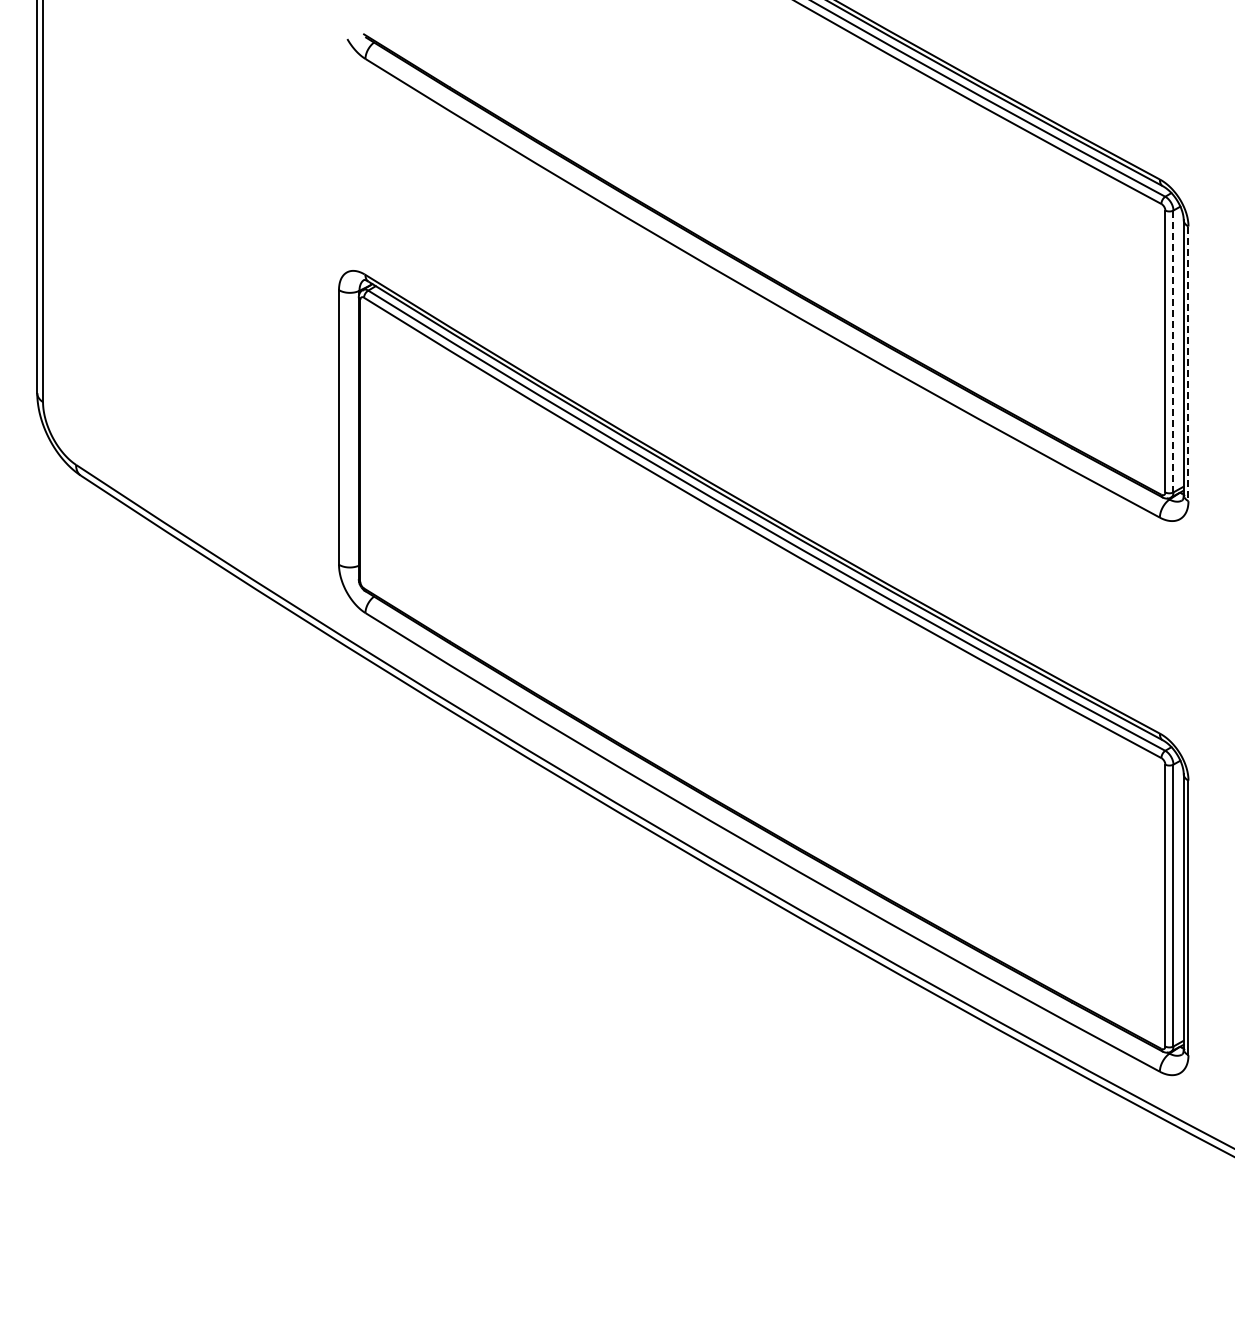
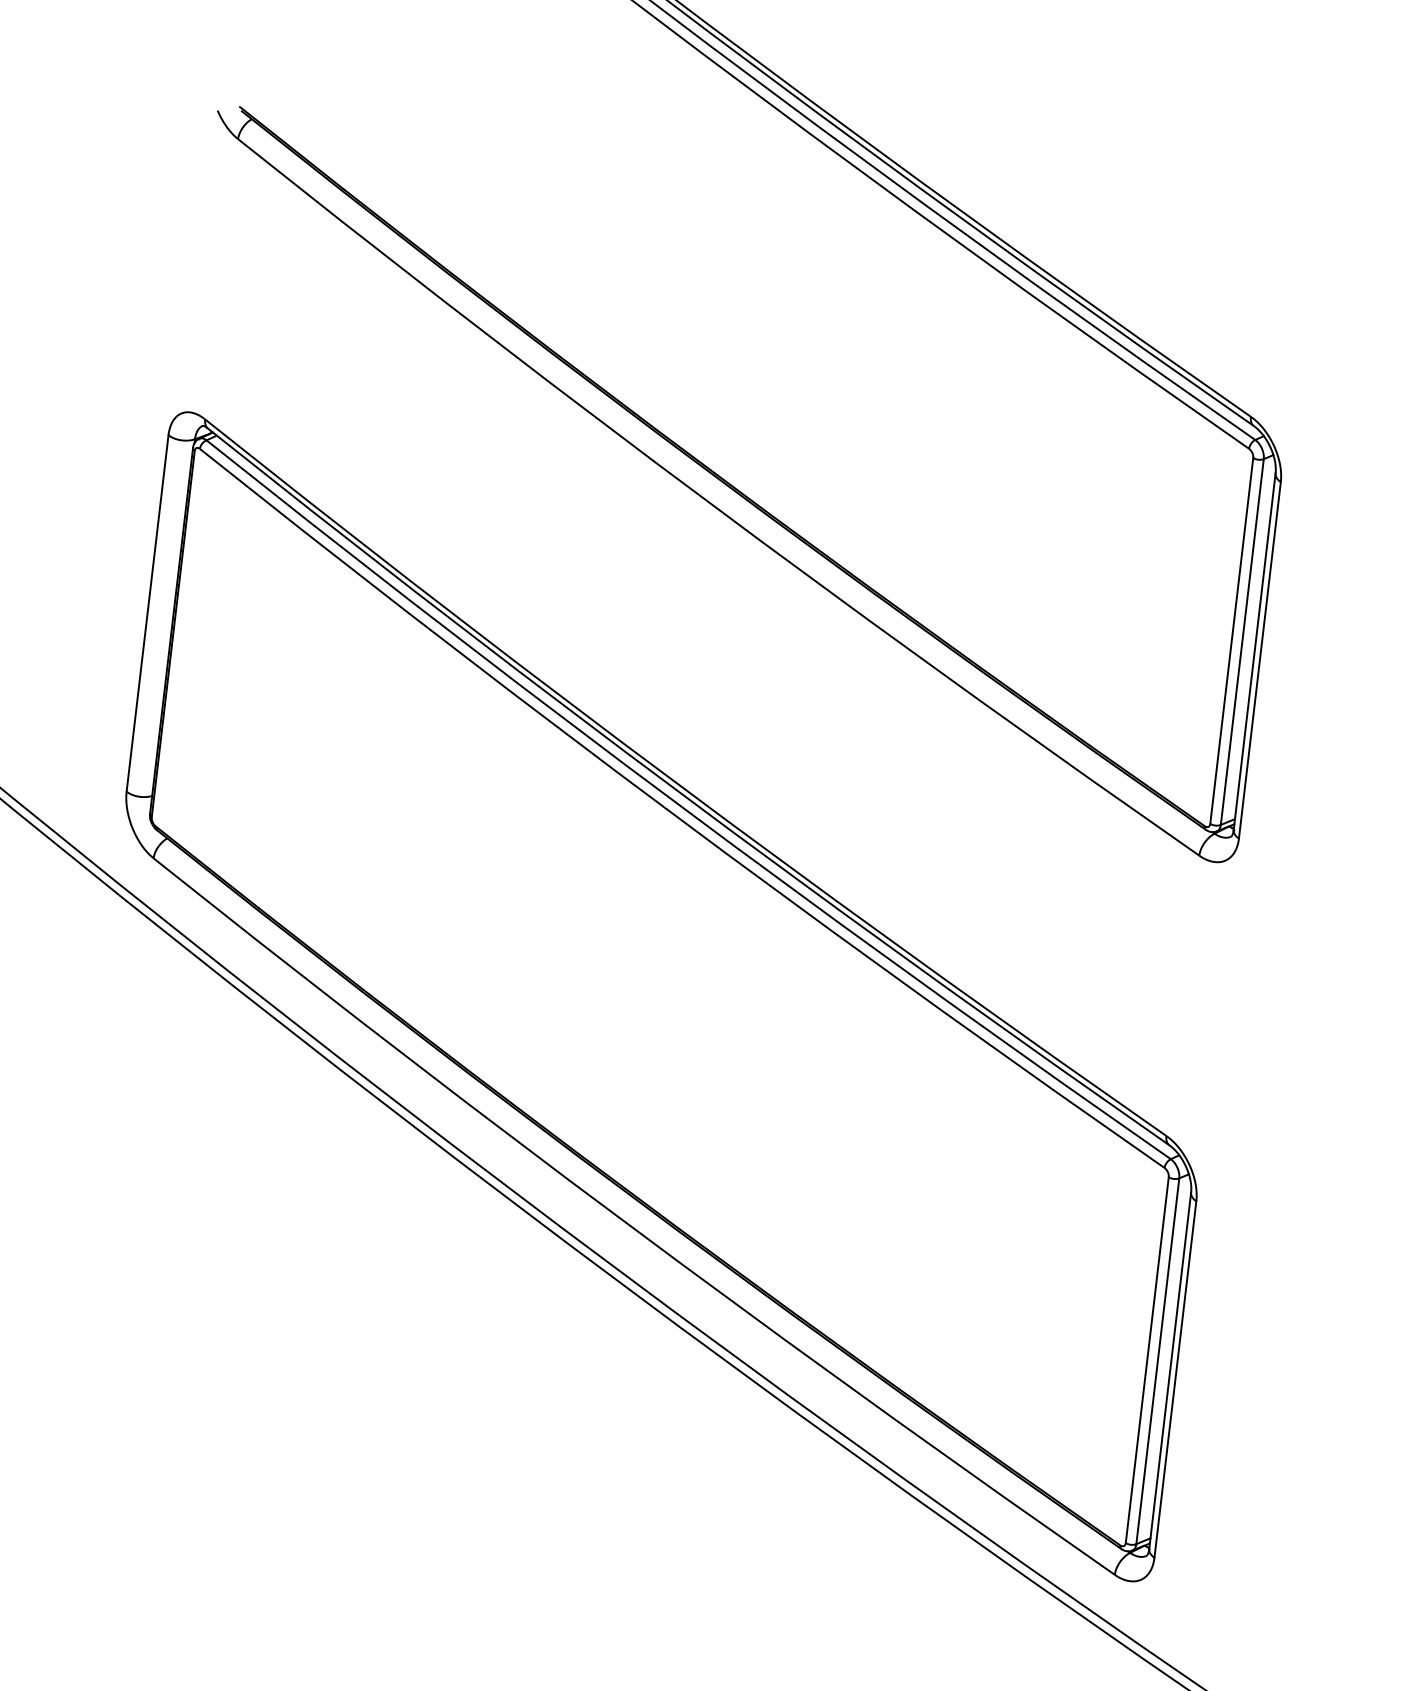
line: (1173, 351) -> (1242, 642), dashed -> solid
line: (1188, 364) -> (1259, 661), dashed -> solid

